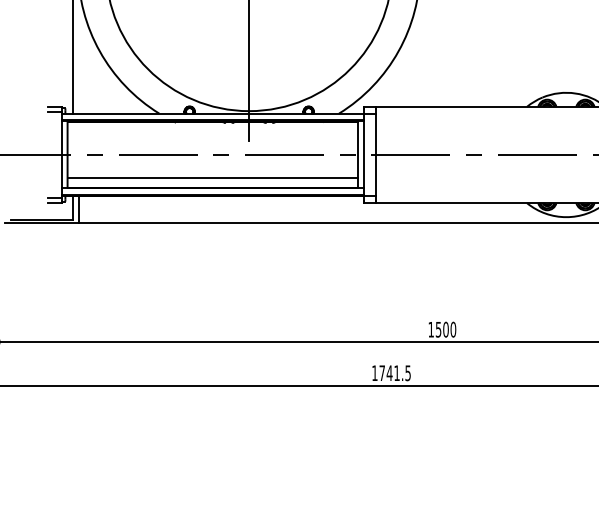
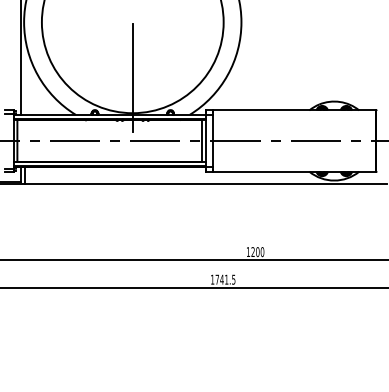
line: (212, 177) -> (109, 155), removed
text: (437, 330) -> (252, 252), 1500 -> 1200

